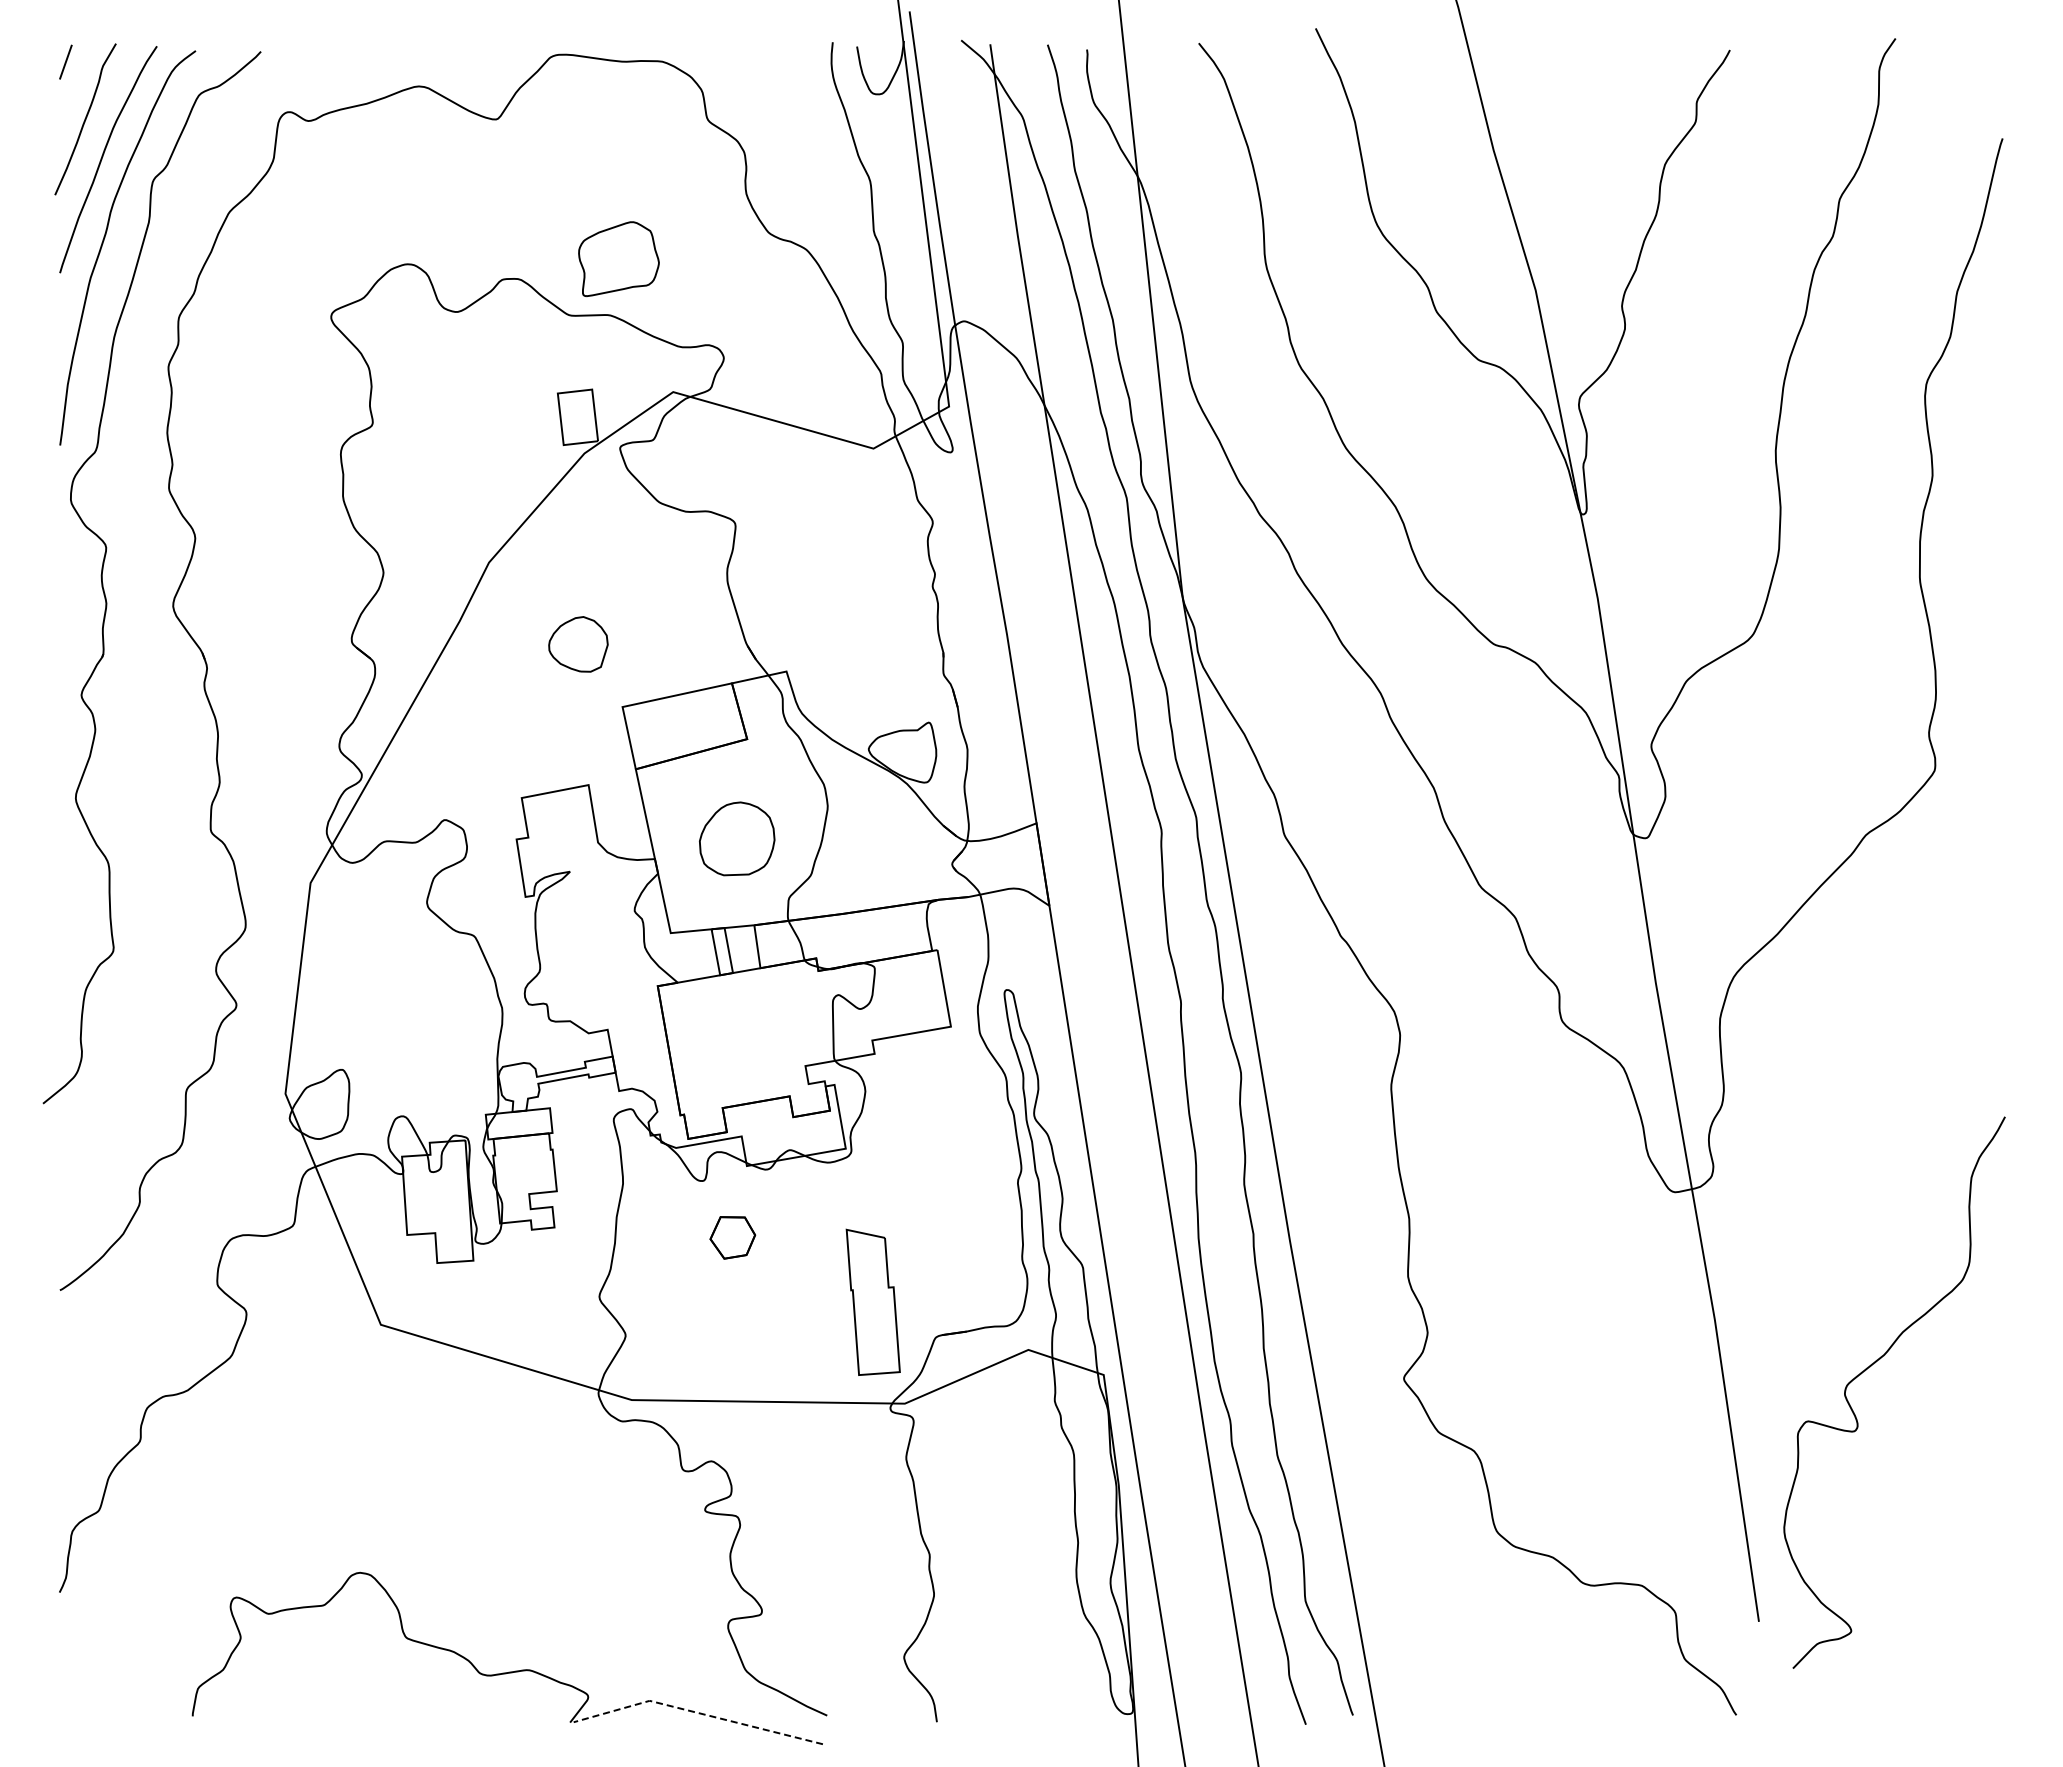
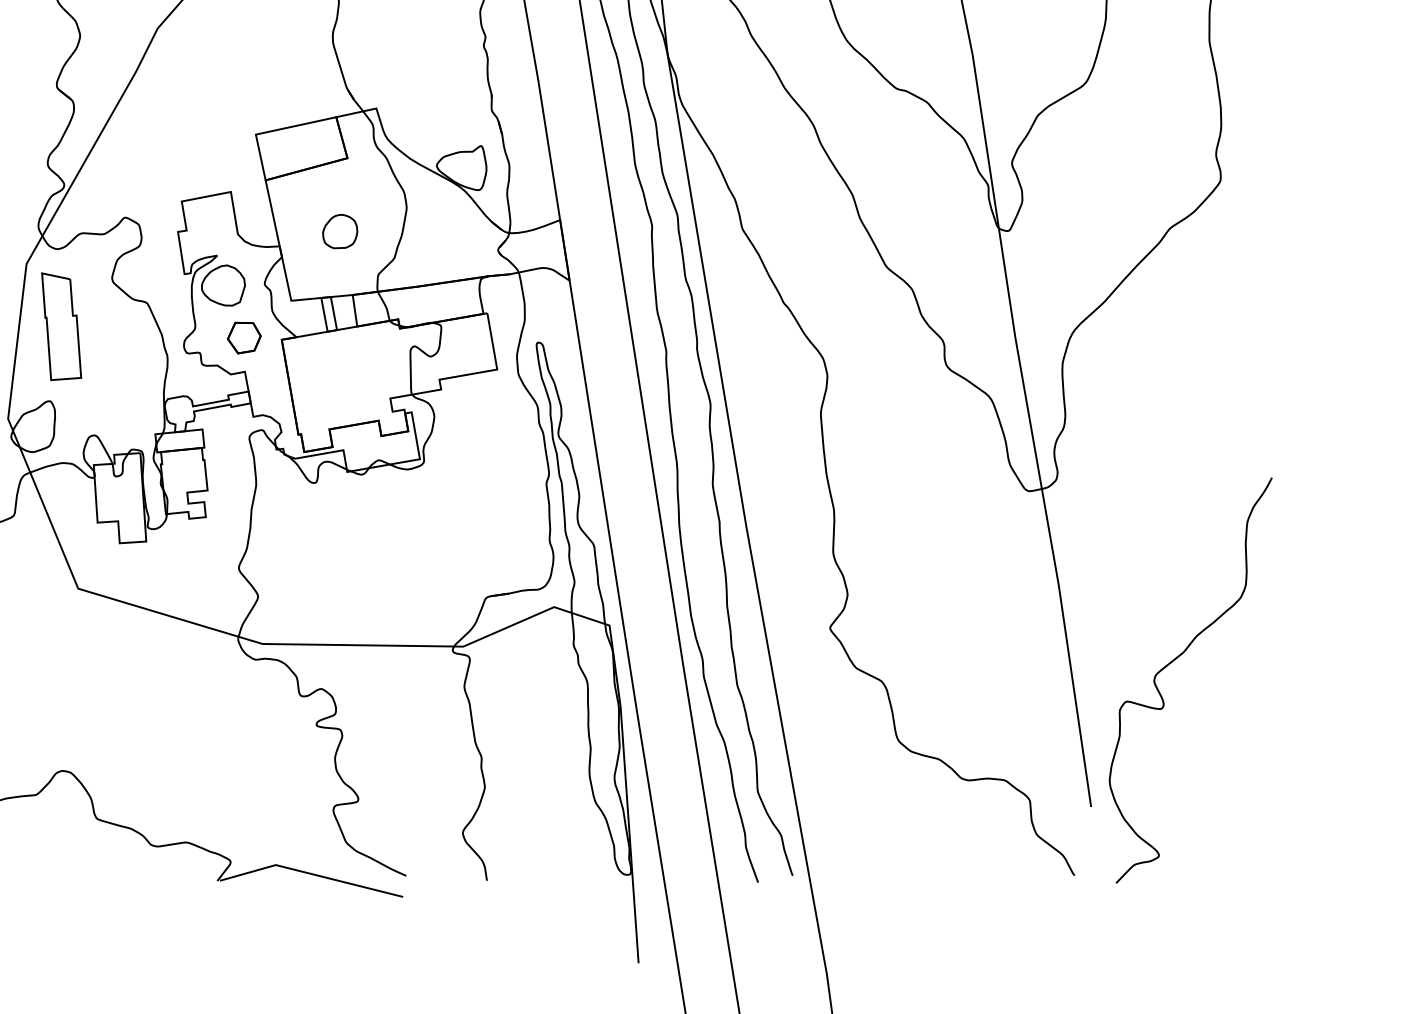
part: (578, 644) -> (223, 285), moved
part: (737, 838) -> (340, 231), size x0.62
part: (732, 1237) -> (244, 337), moved
part: (872, 1301) -> (61, 326), moved
curve: (1870, 1367) -> (1173, 661), moved
line: (697, 1712) -> (310, 873), dashed -> solid

